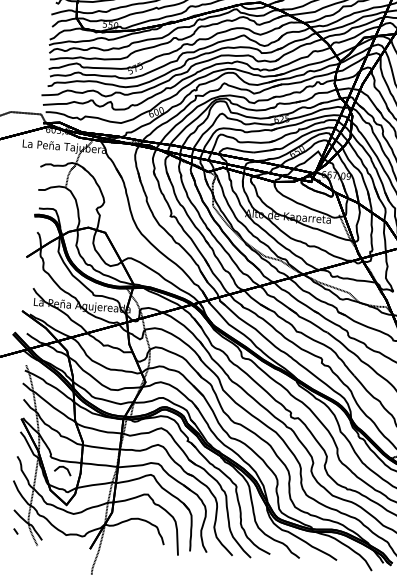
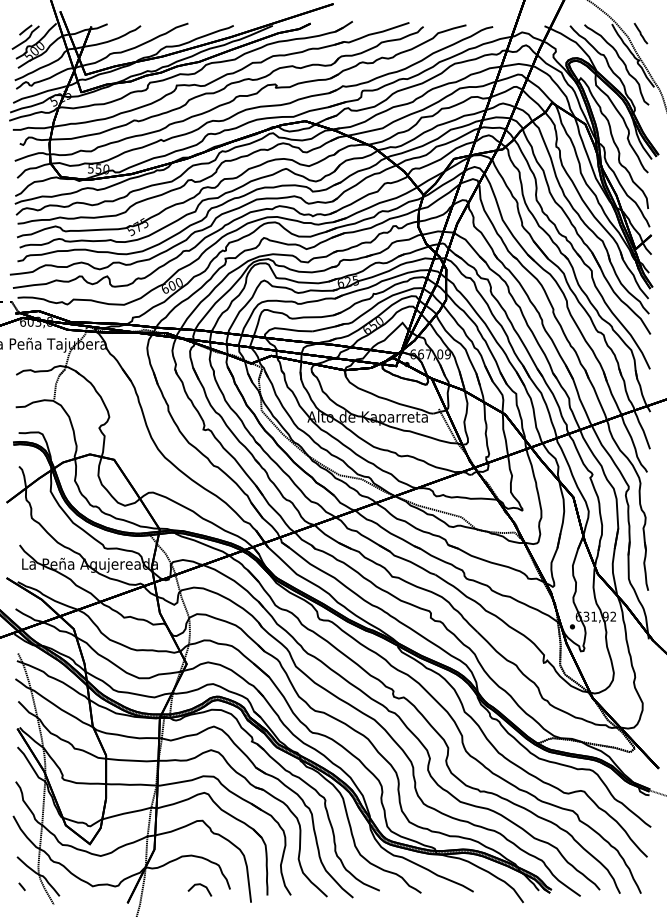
line: (62, 467) -> (199, 885), moved

